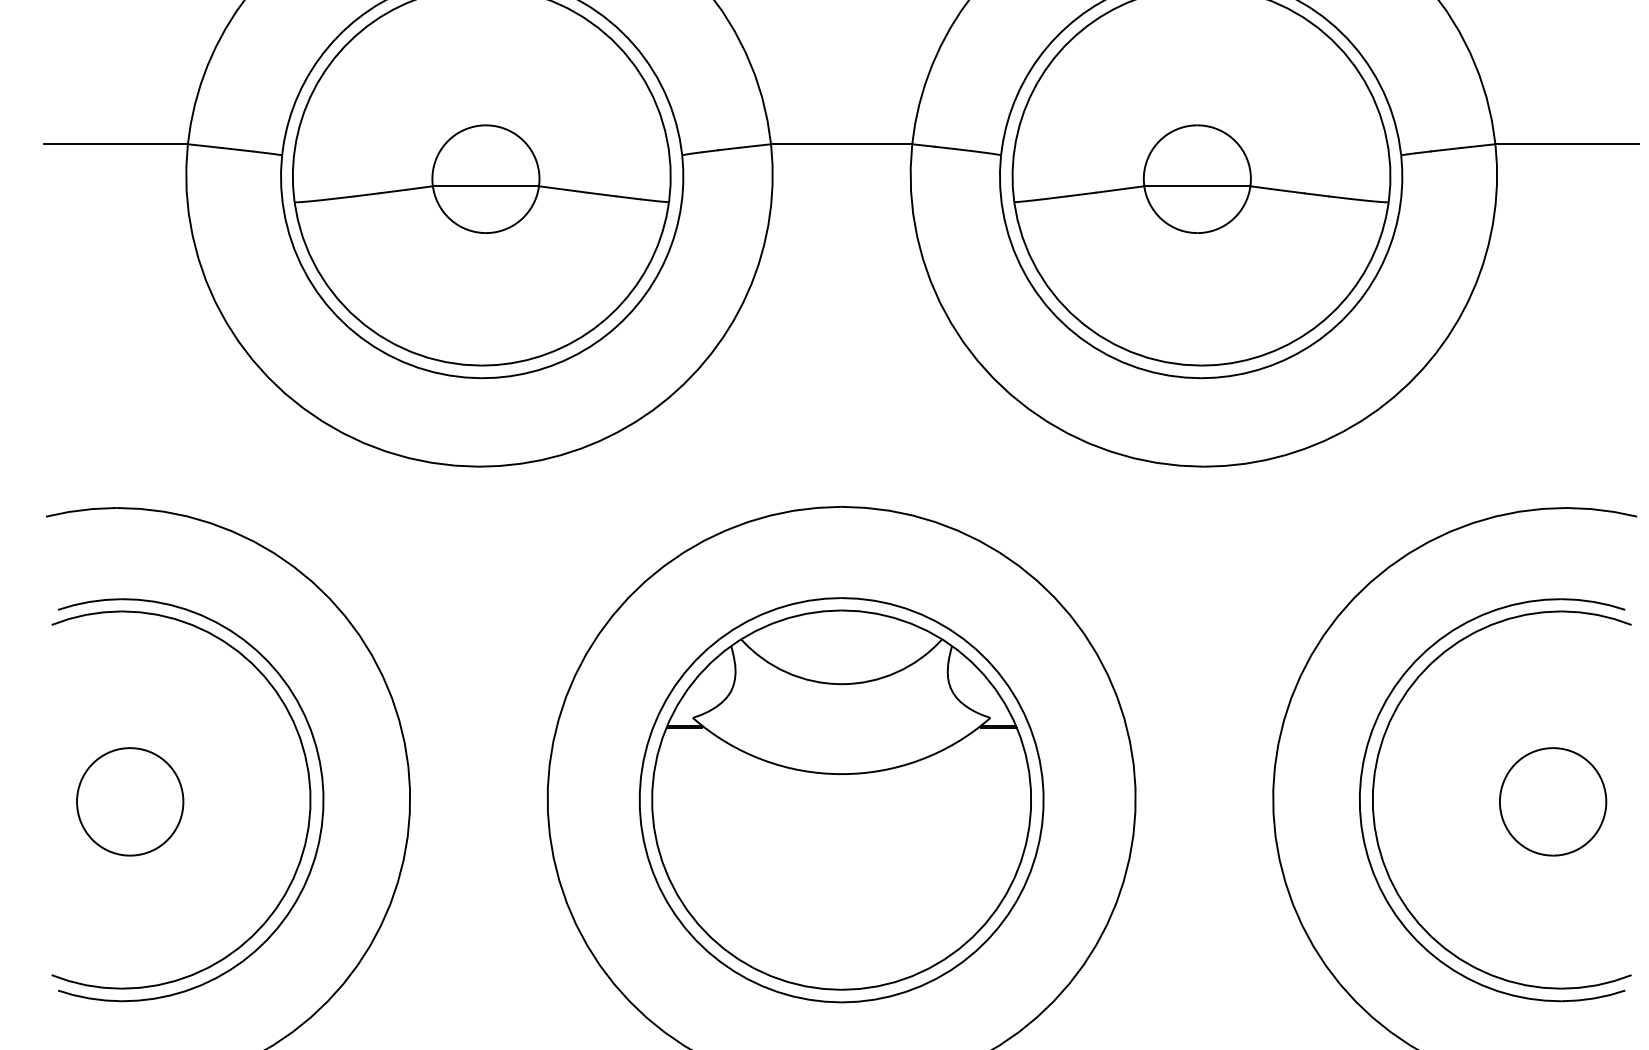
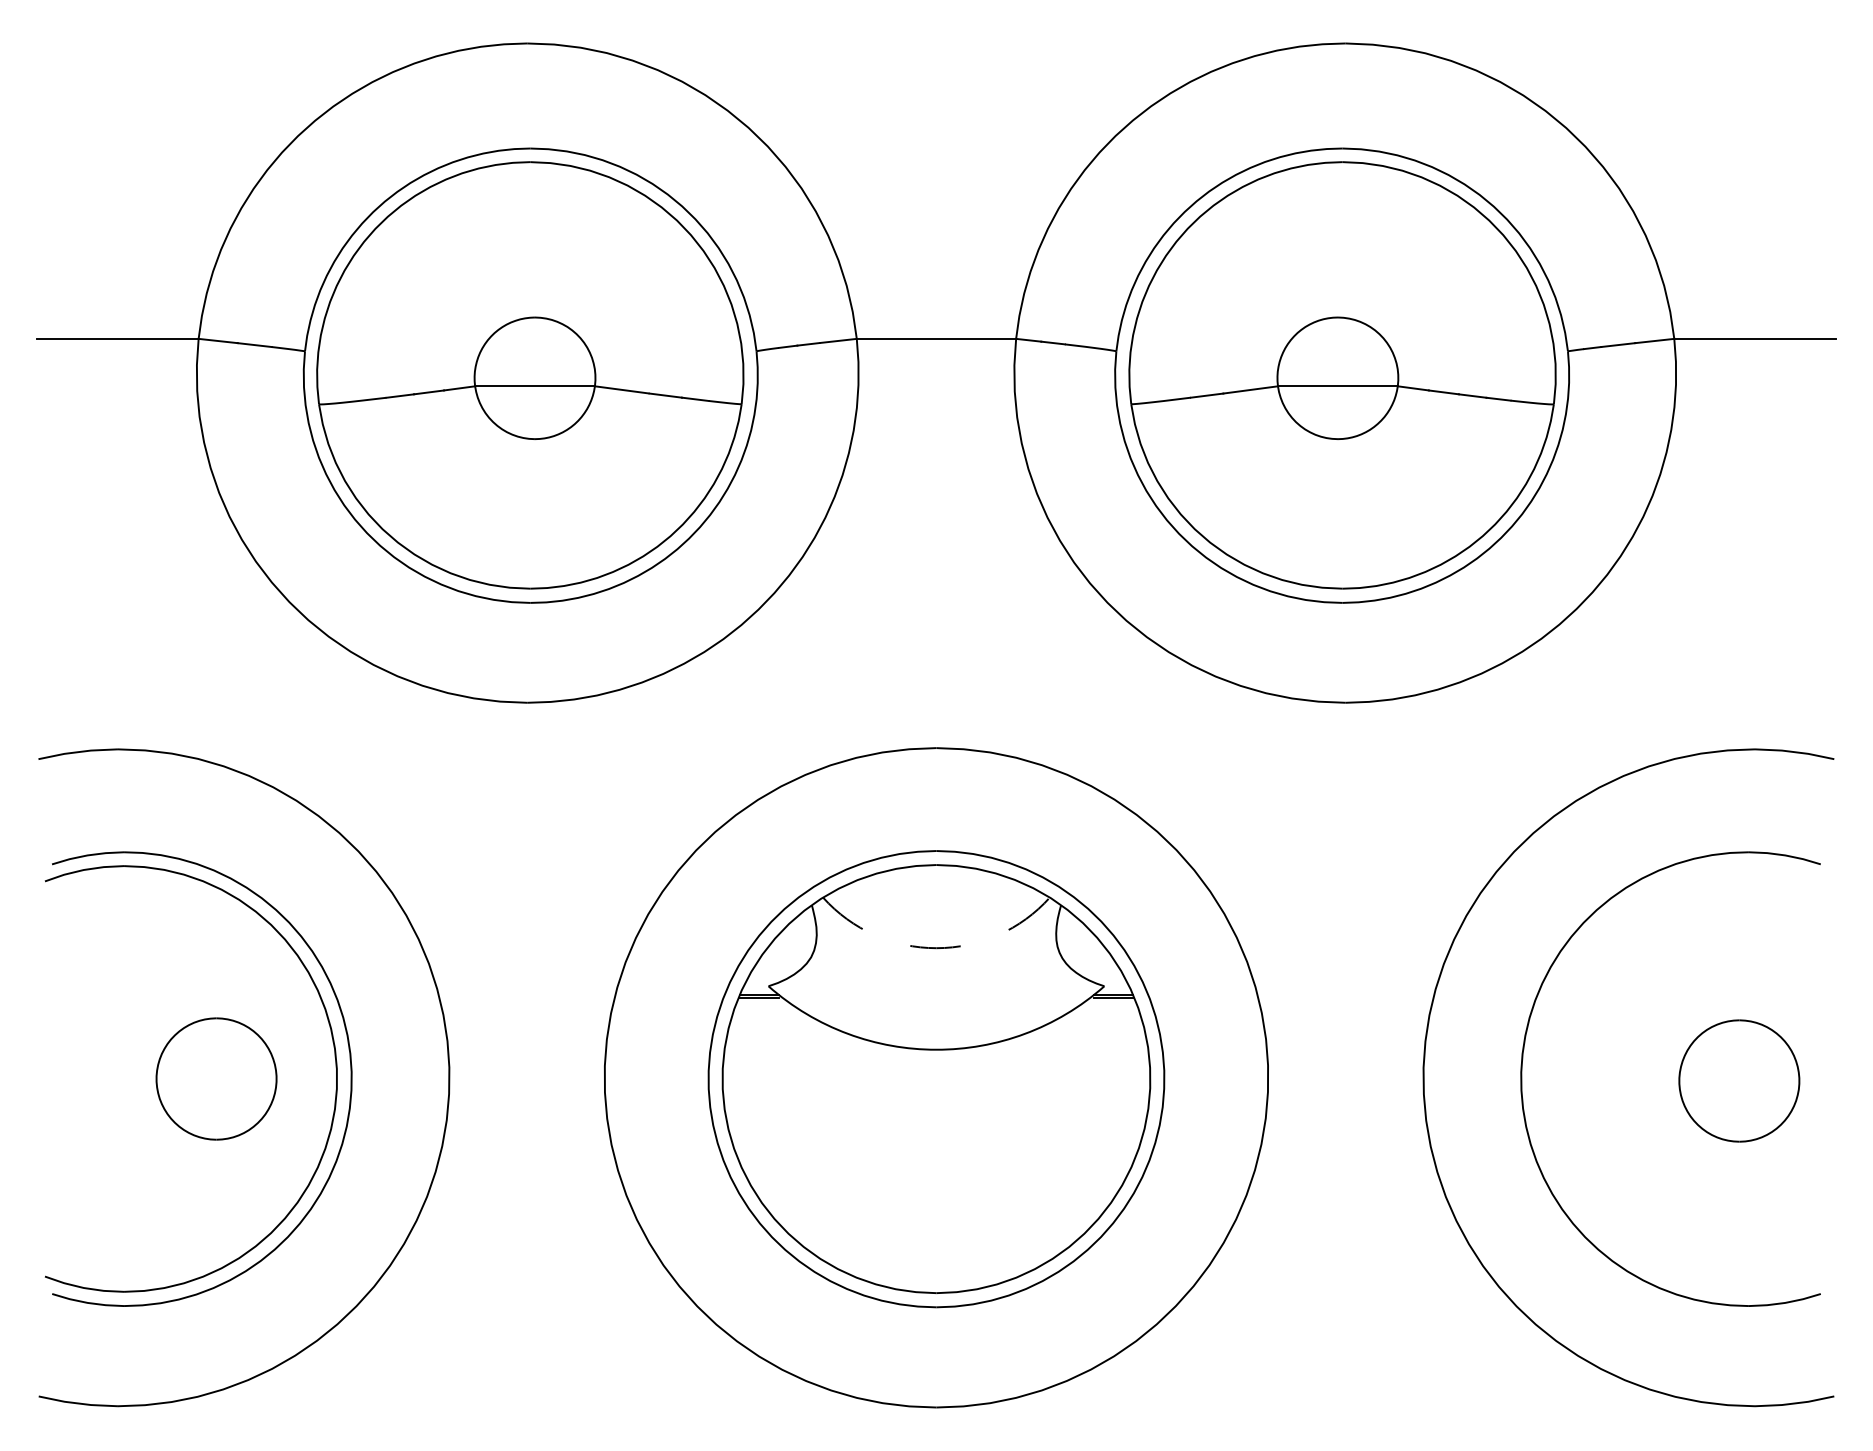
arc: (841, 684) -> (936, 948), solid -> dashed
part: (1374, 789) -> (1537, 1067), removed
part: (130, 801) -> (216, 1078), moved

